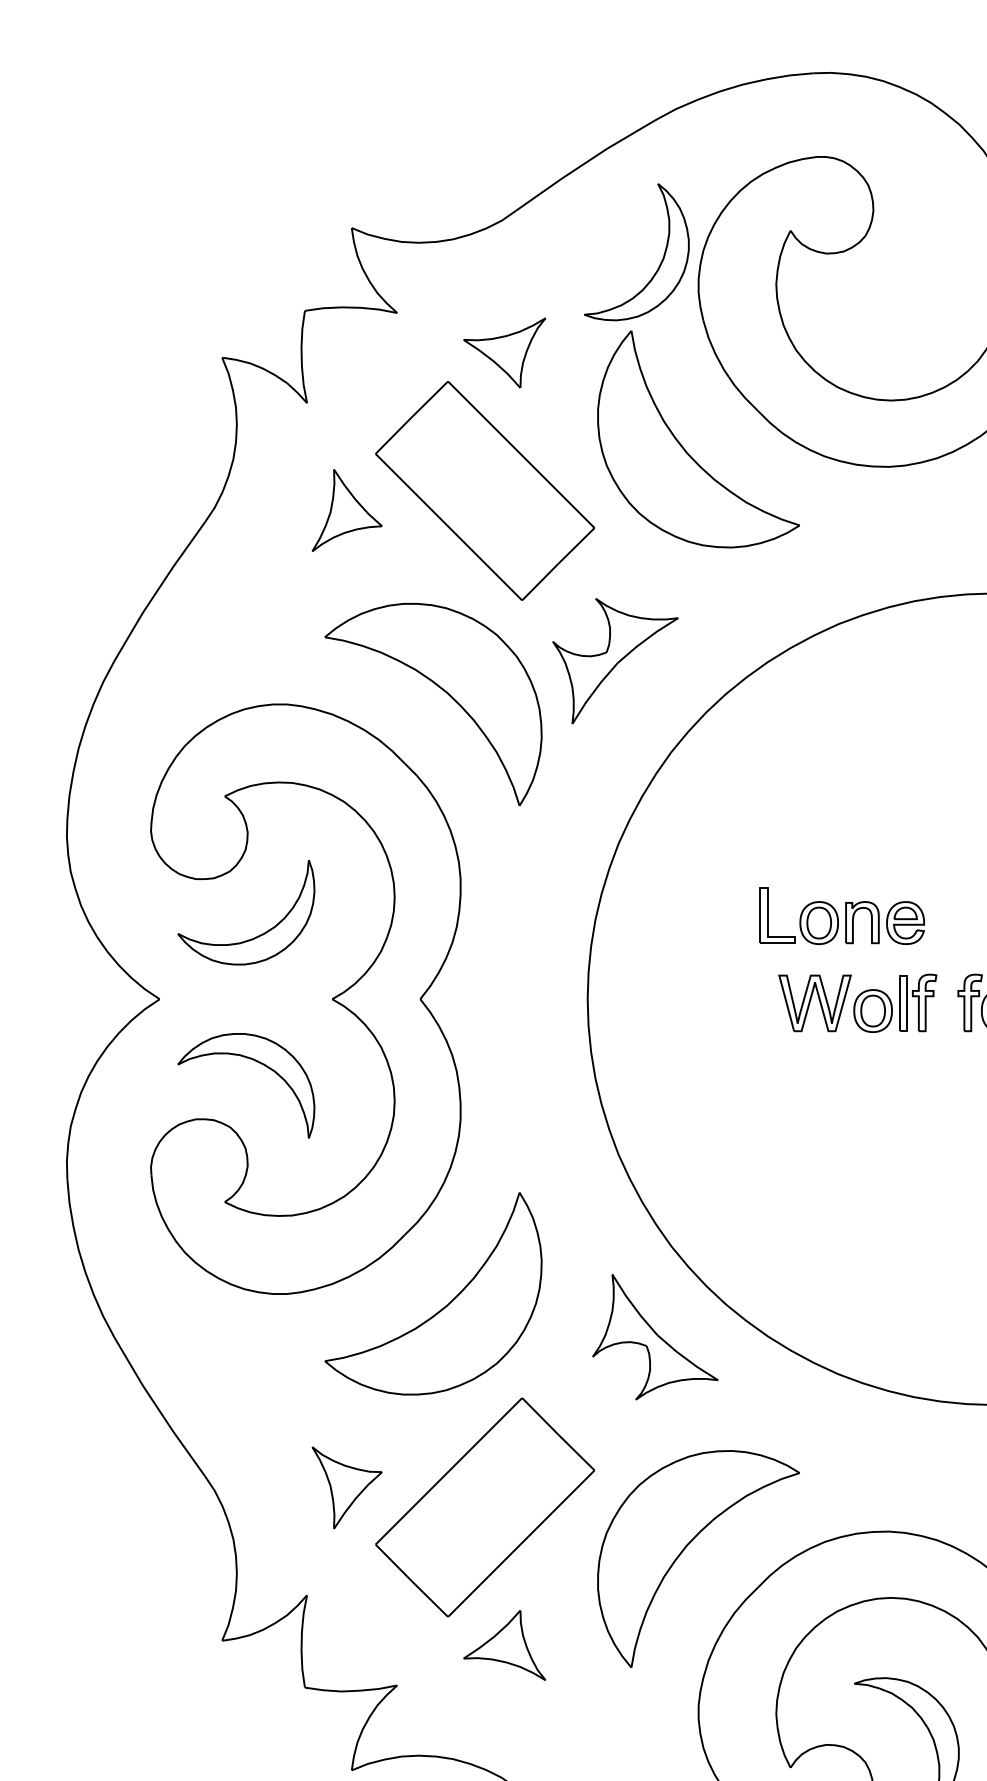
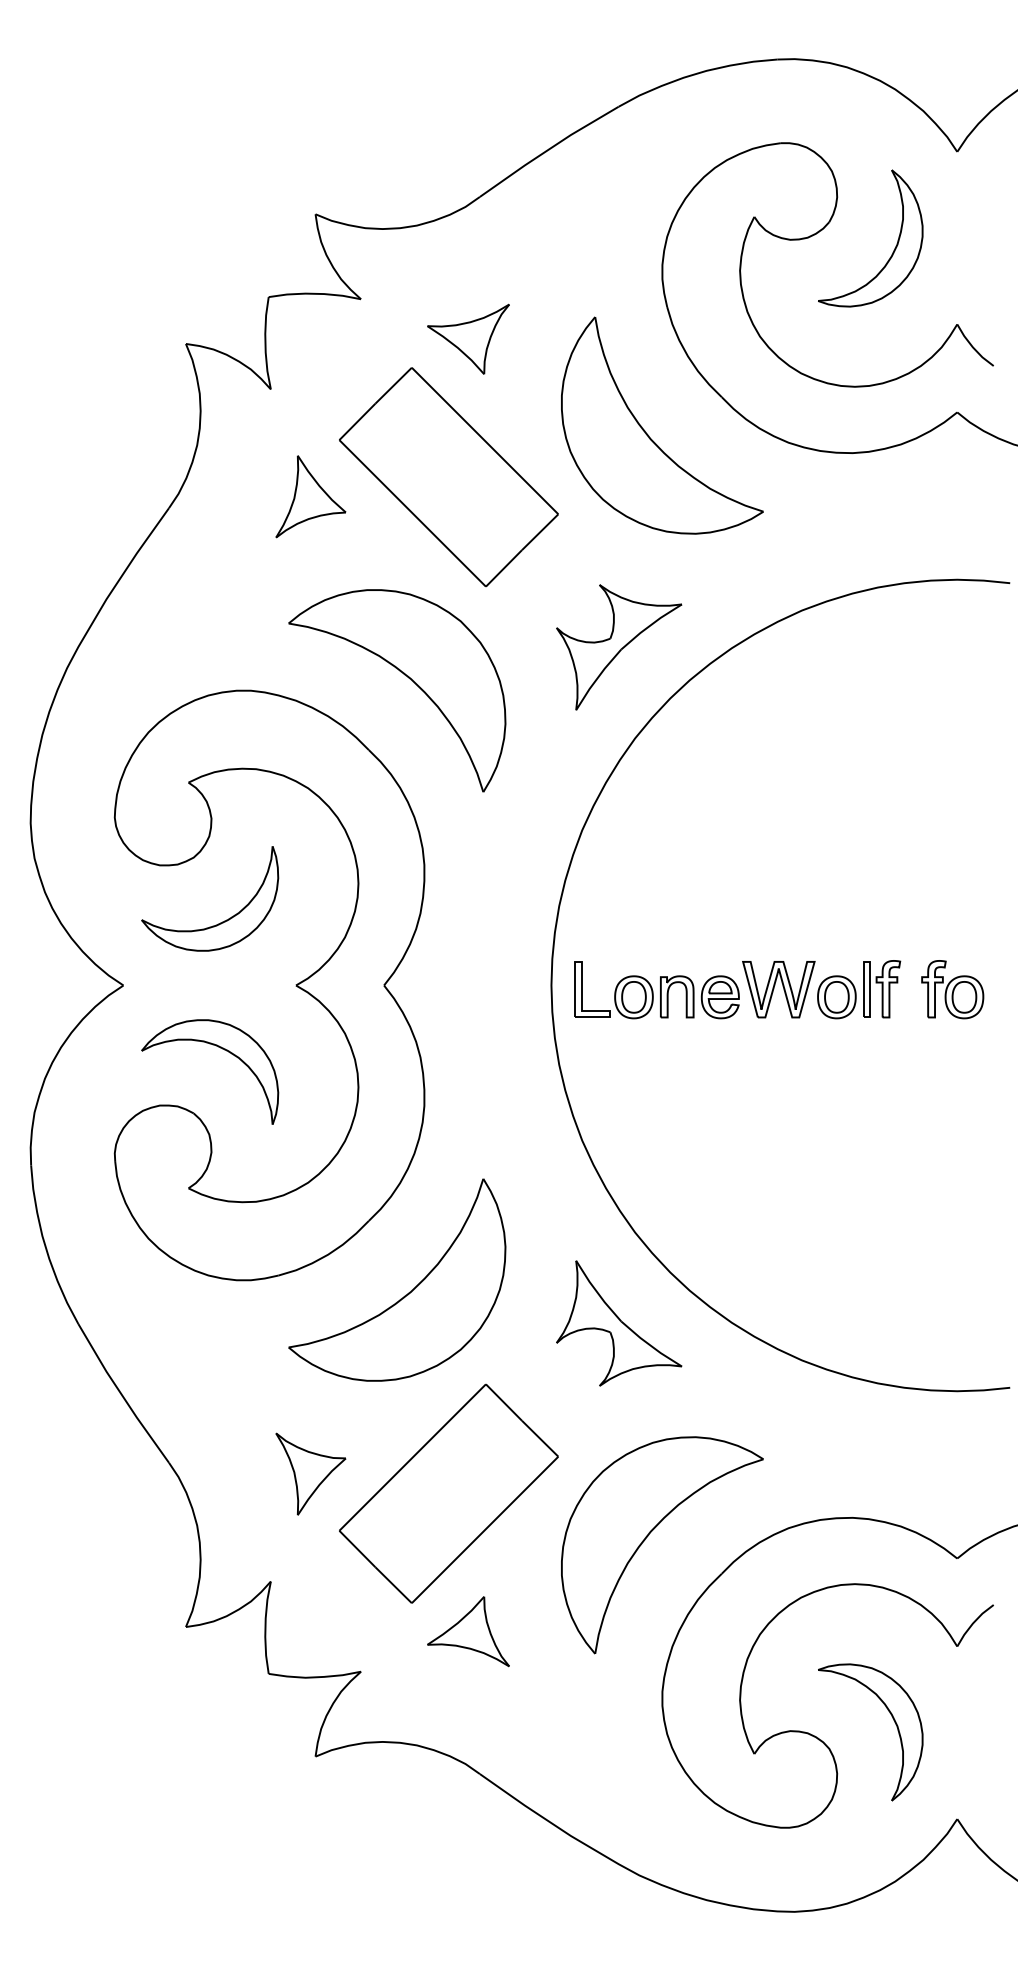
part: (659, 264) -> (893, 250), moved
part: (615, 661) -> (619, 647), moved
part: (841, 916) -> (656, 990), moved

